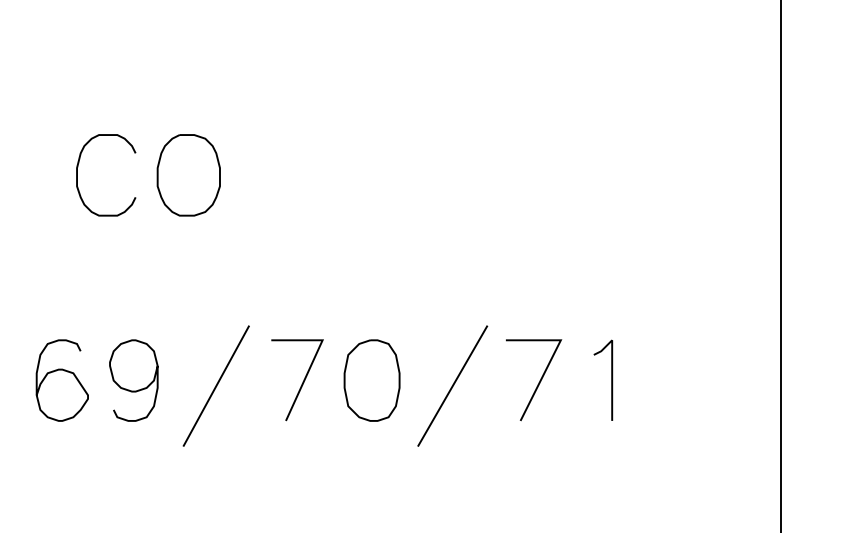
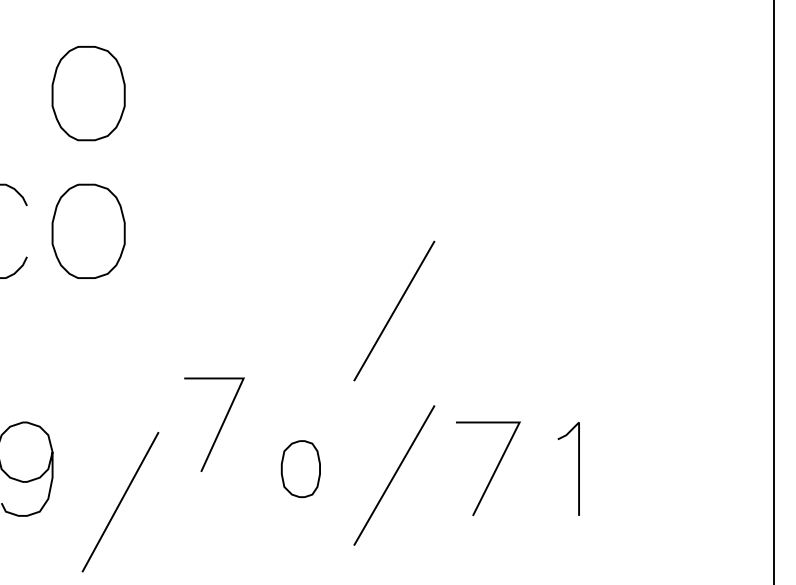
part: (188, 56) -> (88, 93), added
line: (452, 243) -> (394, 310), added
part: (371, 380) -> (300, 469), size x0.6
curve: (302, 381) -> (220, 426), moved
line: (215, 385) -> (119, 501), moved

